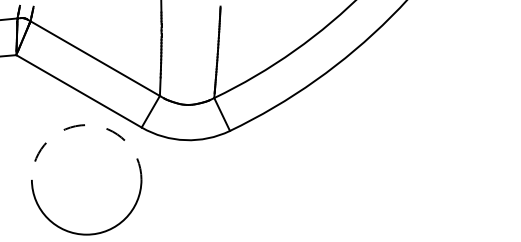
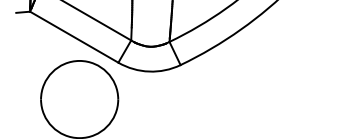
arc: (86, 125) -> (79, 61), dashed -> solid

